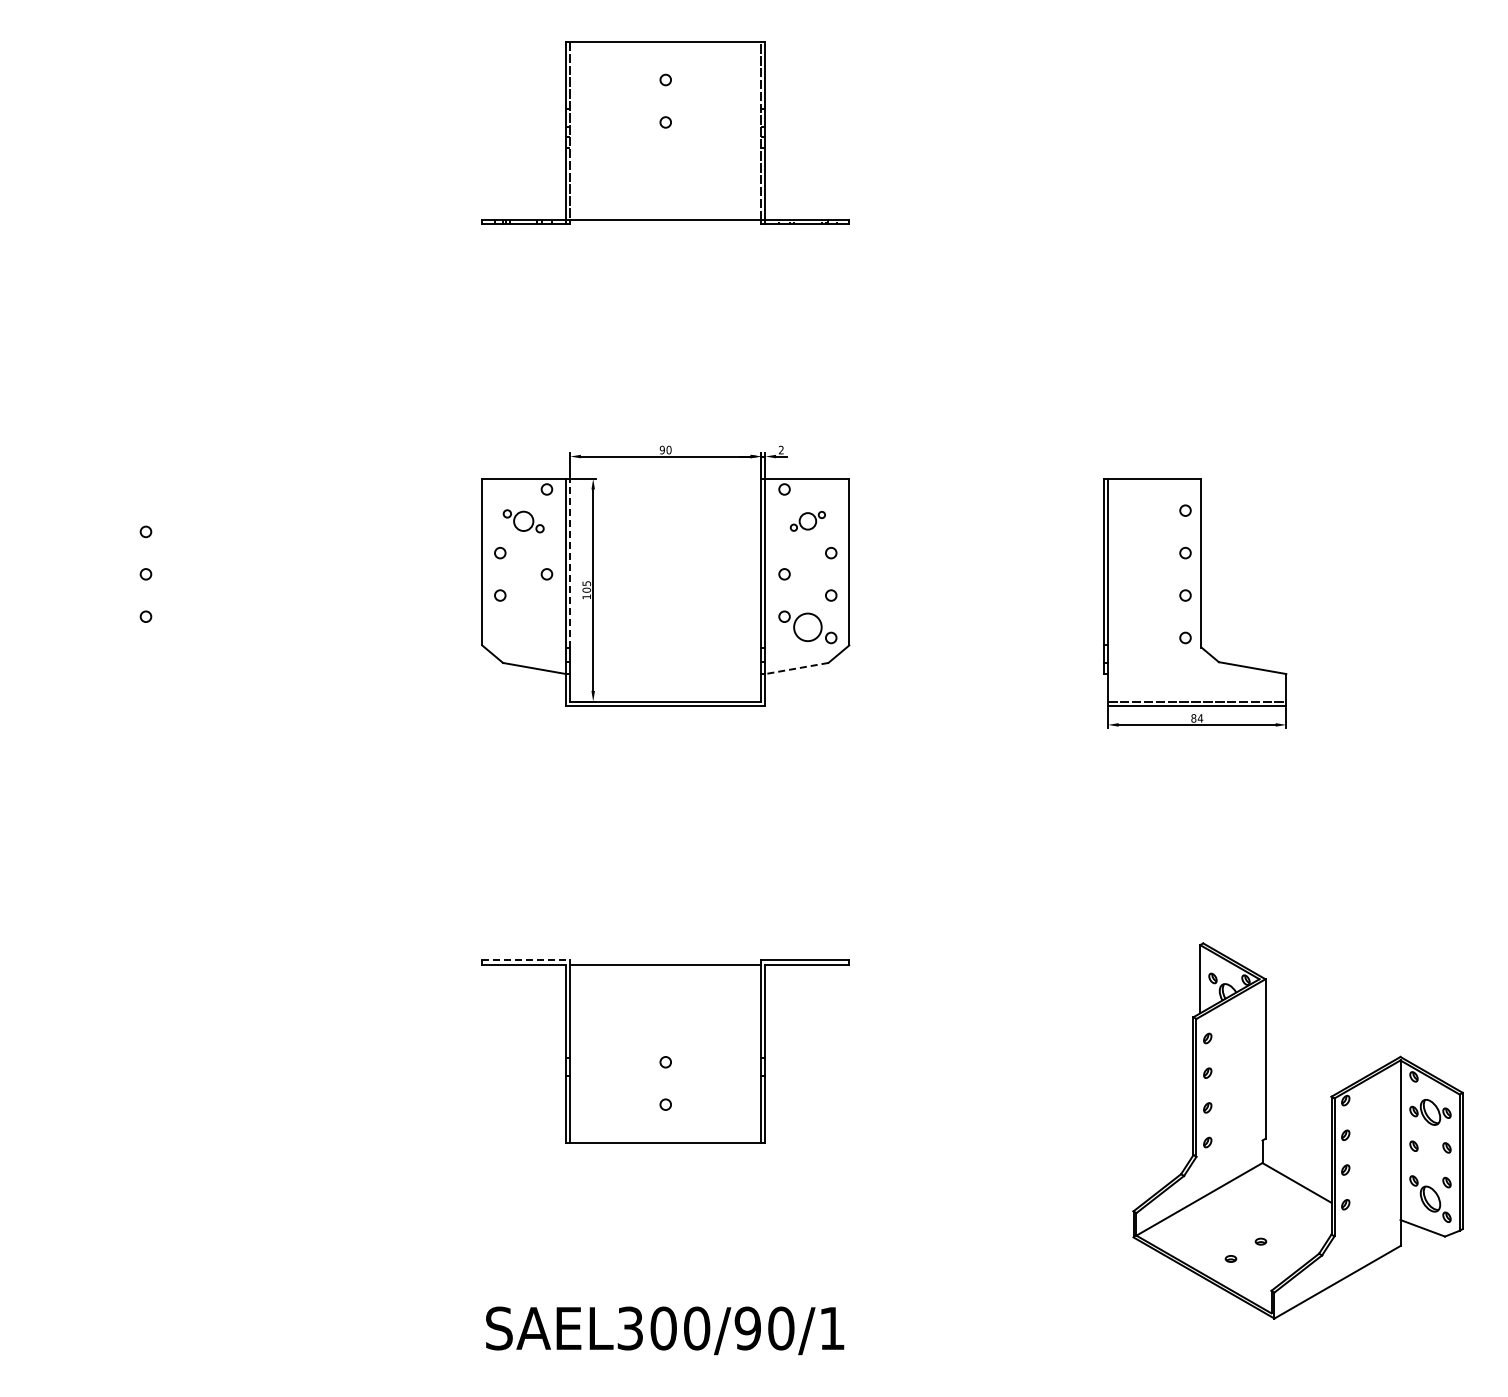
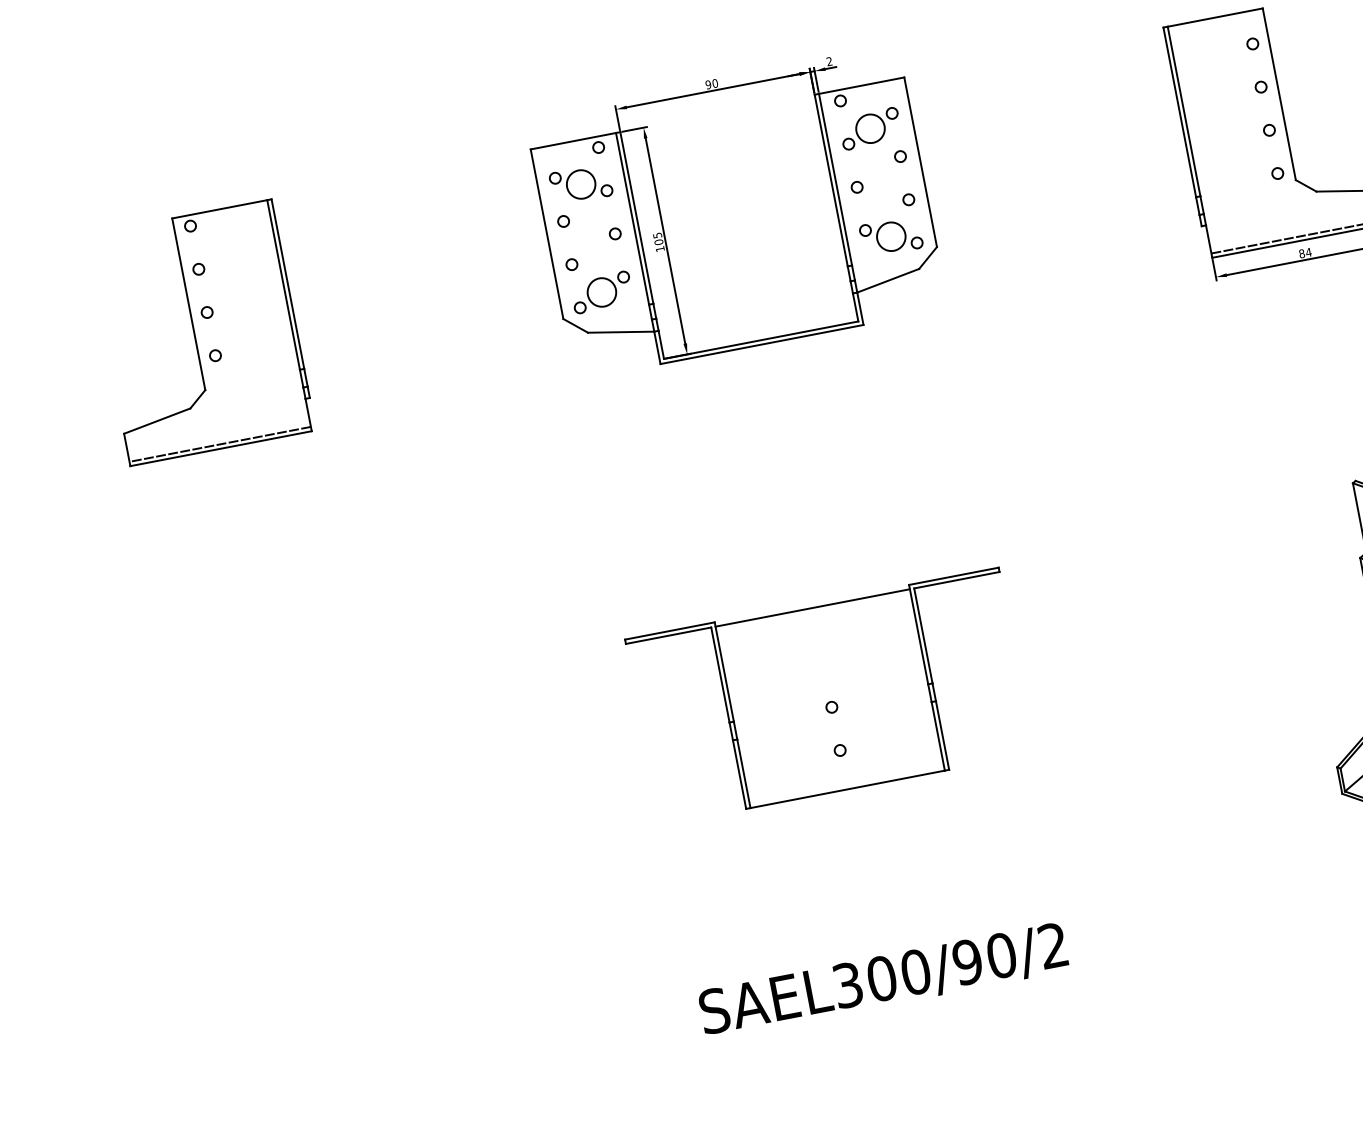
part: (523, 521) -> (581, 184), size x1.43
part: (807, 521) -> (870, 129), size x1.67
line: (570, 562) -> (636, 217), dashed -> solid
part: (136, 592) -> (201, 332), added
part: (523, 627) -> (601, 292), added
line: (796, 668) -> (887, 280), dashed -> solid
line: (526, 960) -> (670, 631), dashed -> solid
text: (831, 1327) -> (1052, 944), SAEL300/90/1 -> SAEL300/90/2

